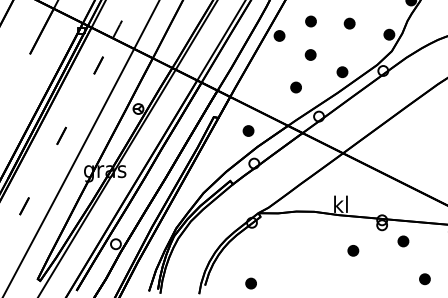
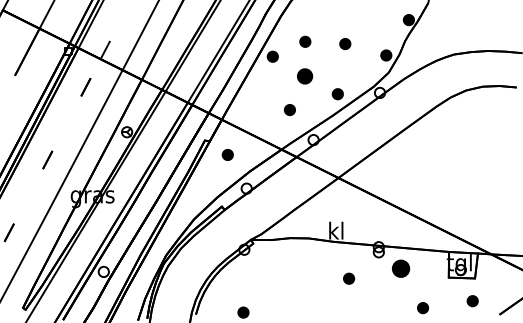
part: (310, 55) -> (304, 76), size x1.4
part: (248, 130) -> (227, 154), moved
part: (403, 241) -> (400, 269), size x1.6

